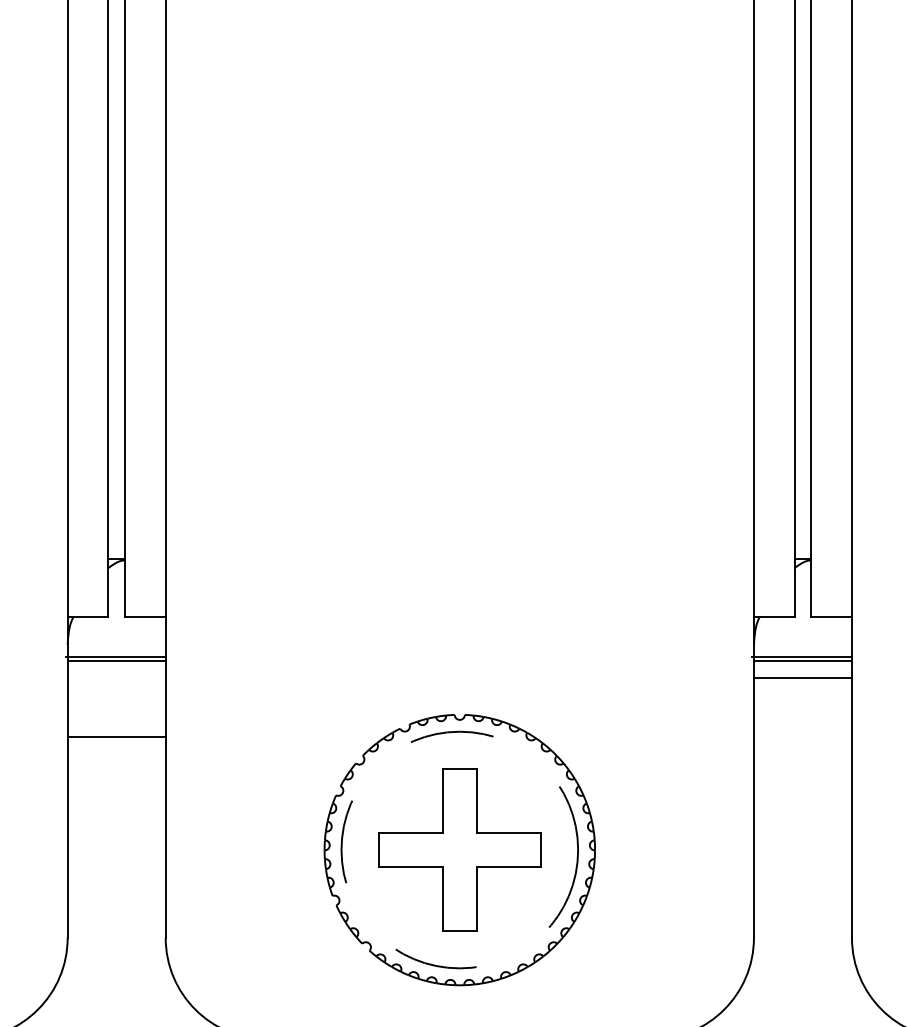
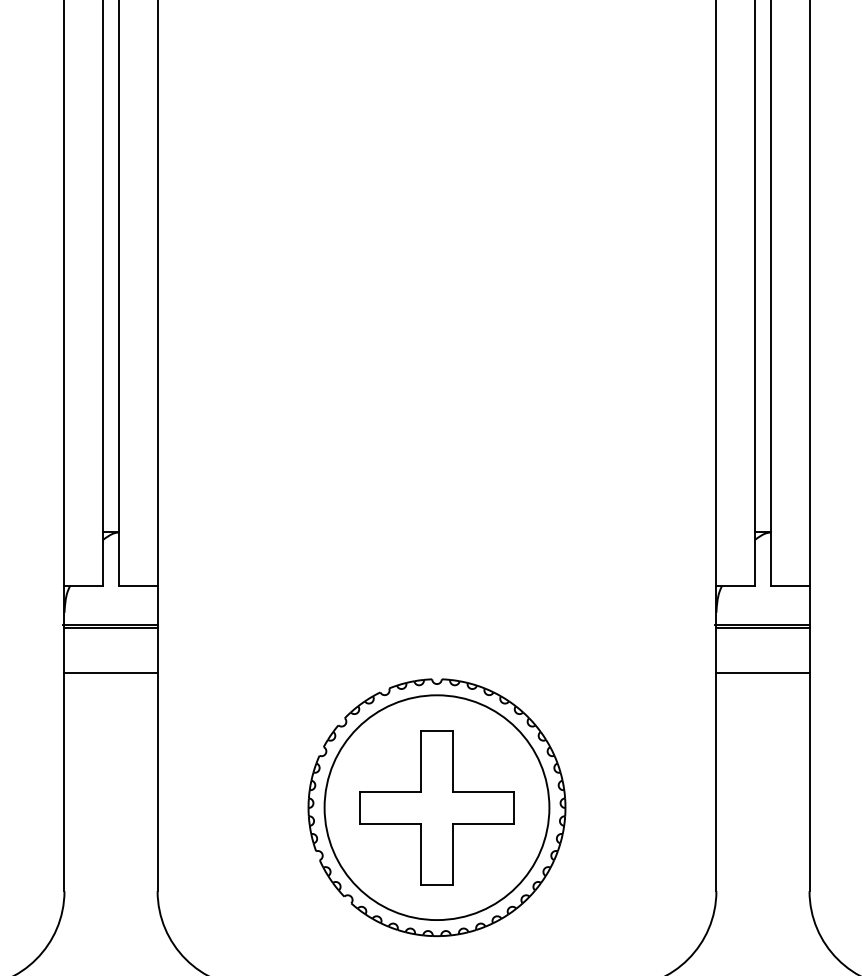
line: (802, 678) -> (762, 673), moved
line: (116, 737) -> (110, 673), moved
circle: (459, 849) -> (436, 807), dashed -> solid

